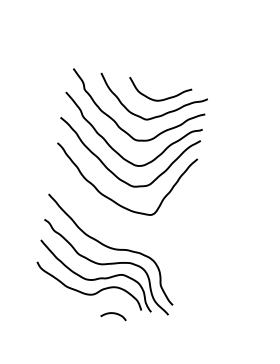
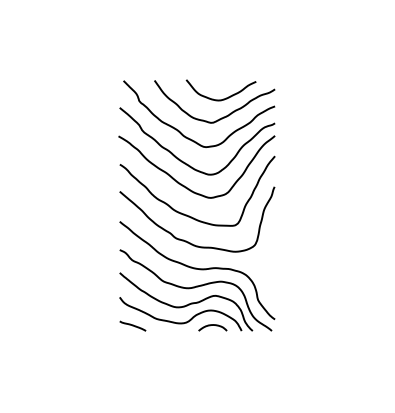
curve: (105, 221) -> (186, 240), added
line: (44, 289) -> (132, 325), added
curve: (113, 313) -> (212, 325), moved

